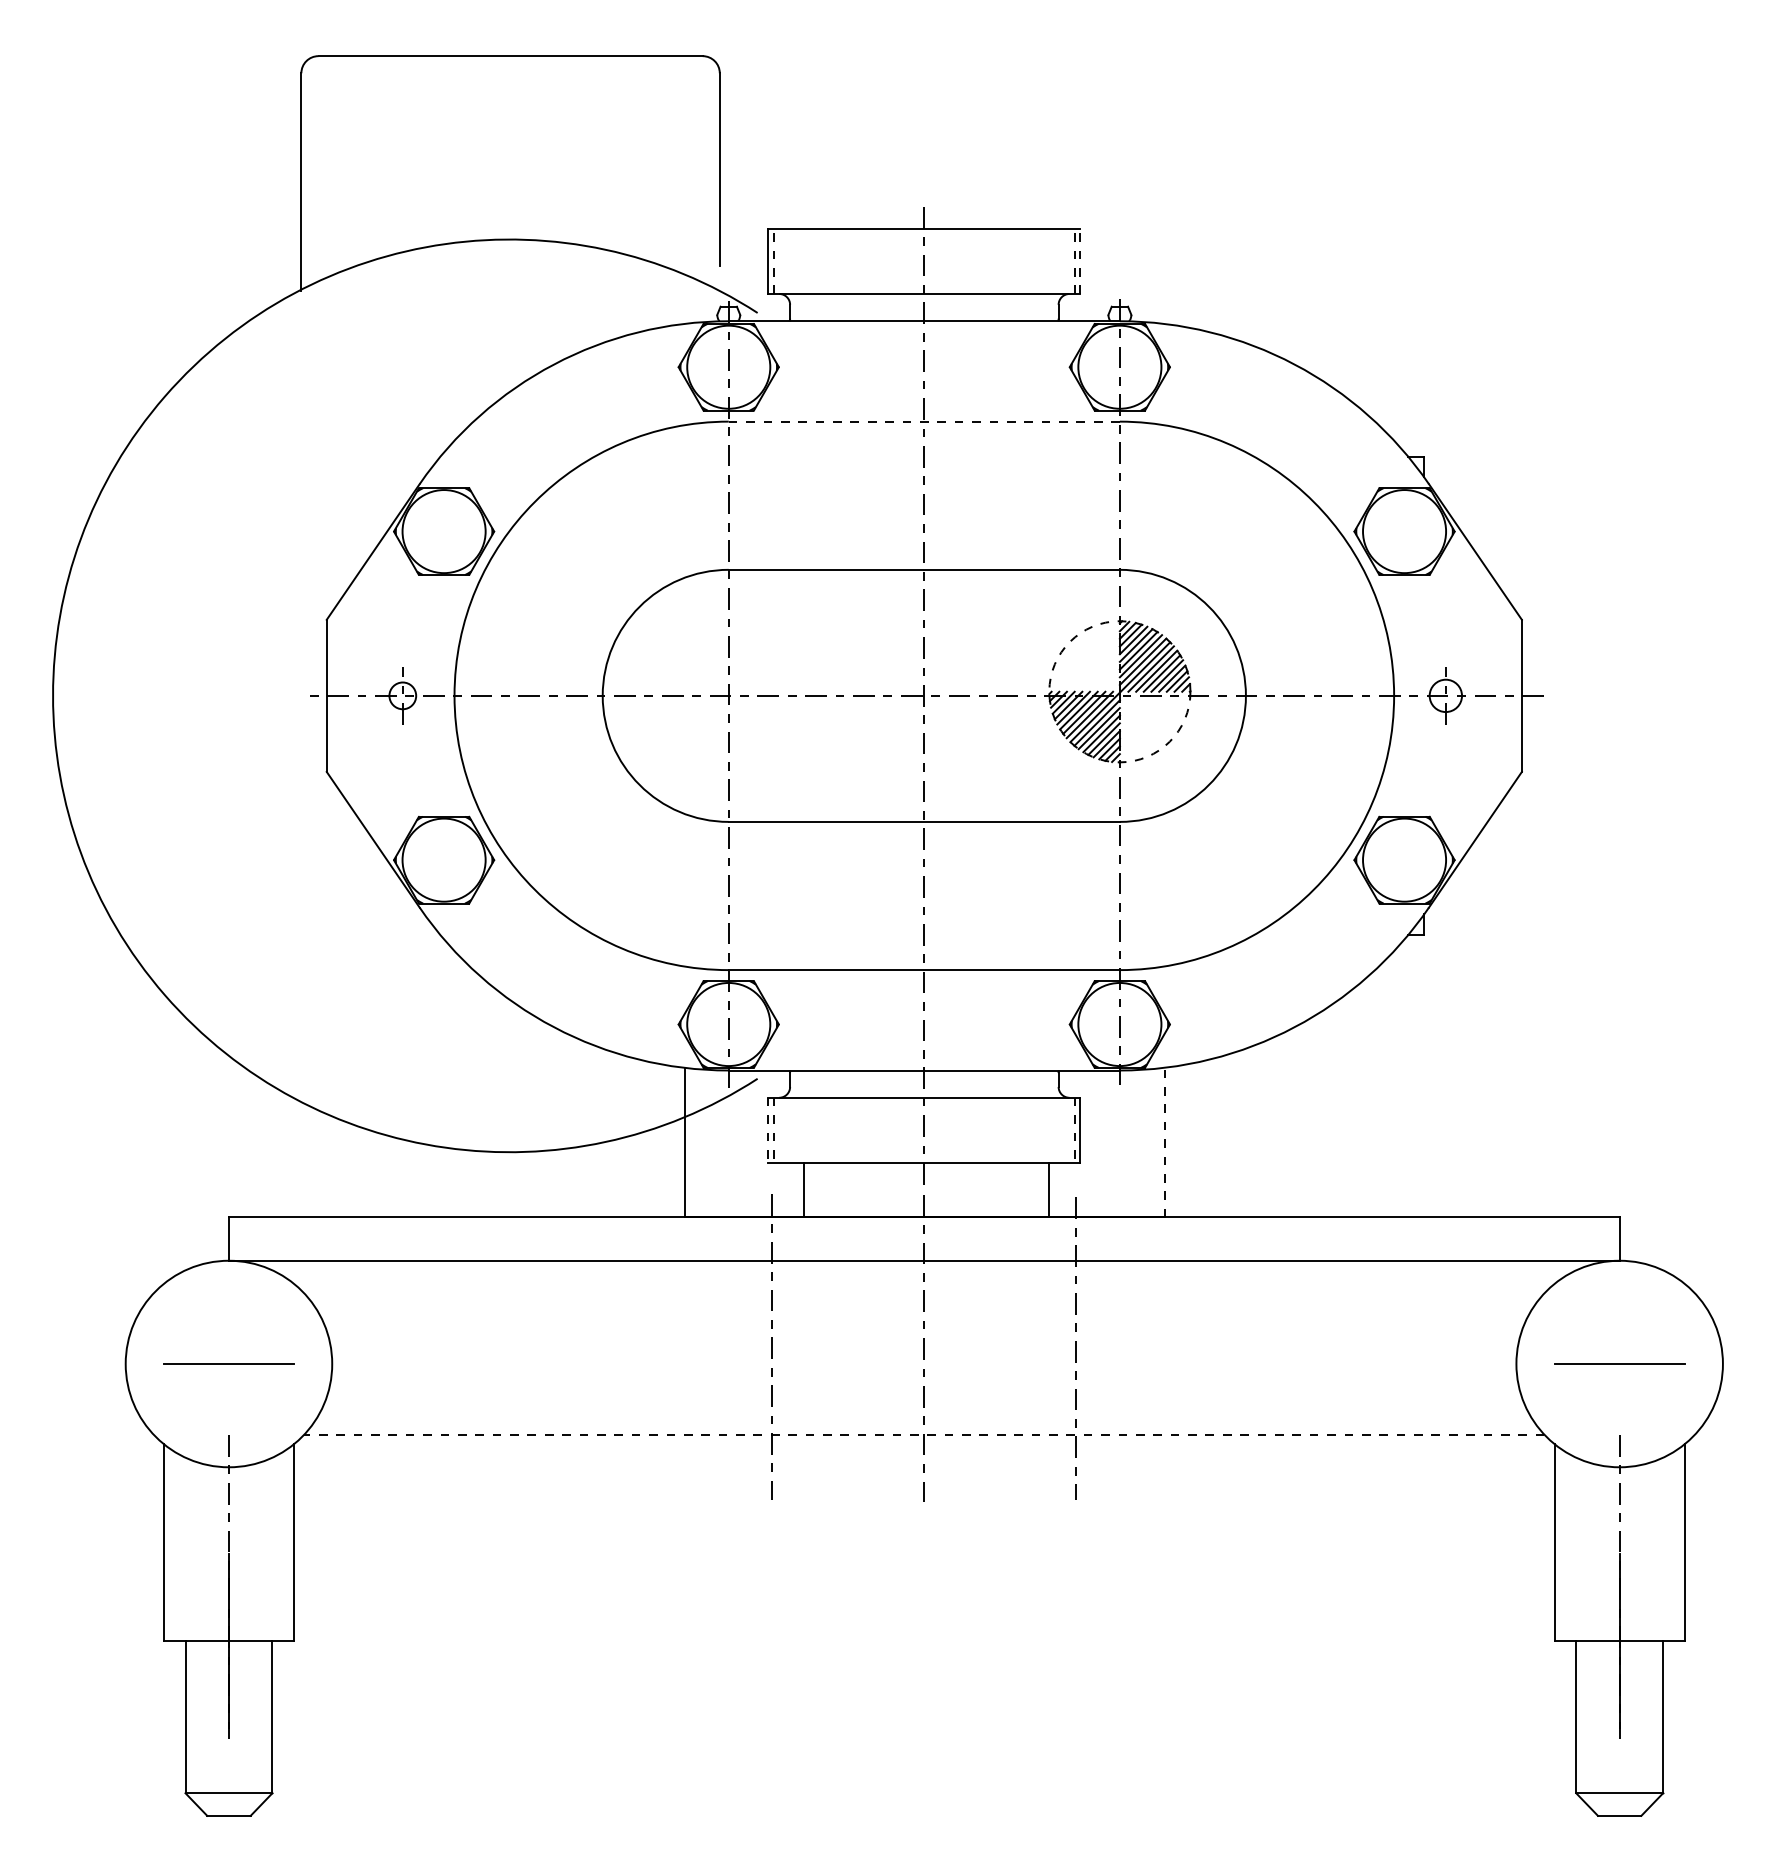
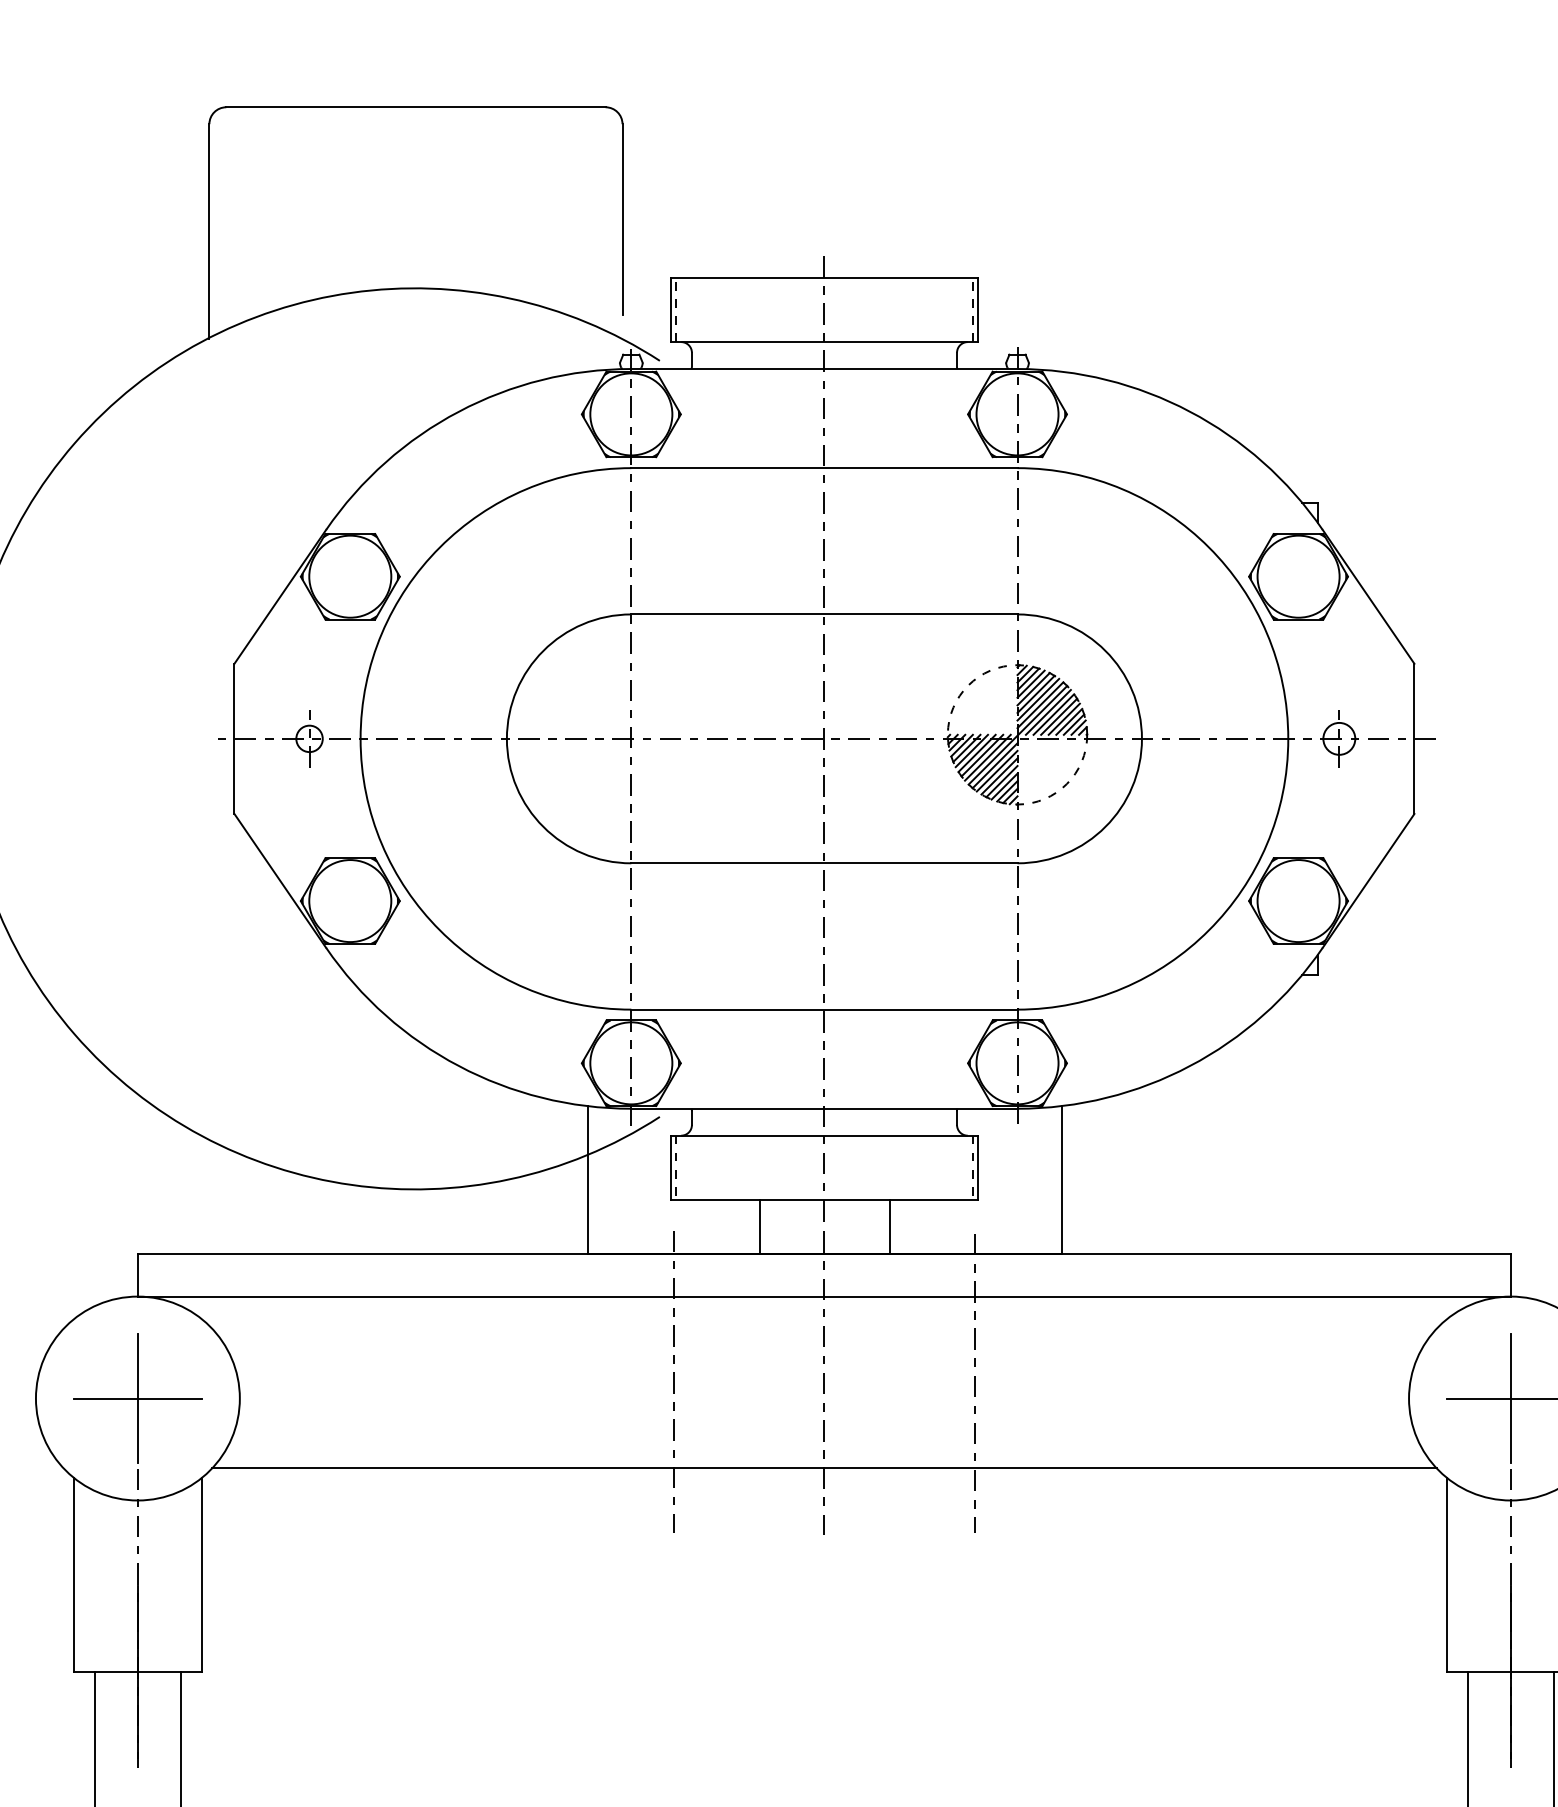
line: (1080, 261) -> (978, 310), dashed -> solid
line: (924, 421) -> (824, 467), dashed -> solid
line: (768, 1130) -> (670, 1167), dashed -> solid
line: (1165, 1142) -> (1062, 1179), dashed -> solid
line: (804, 1189) -> (760, 1226), moved
line: (1049, 1189) -> (890, 1226), moved
line: (228, 1363) -> (137, 1398), added
line: (1619, 1363) -> (1510, 1398), added
line: (923, 1434) -> (823, 1468), dashed -> solid

